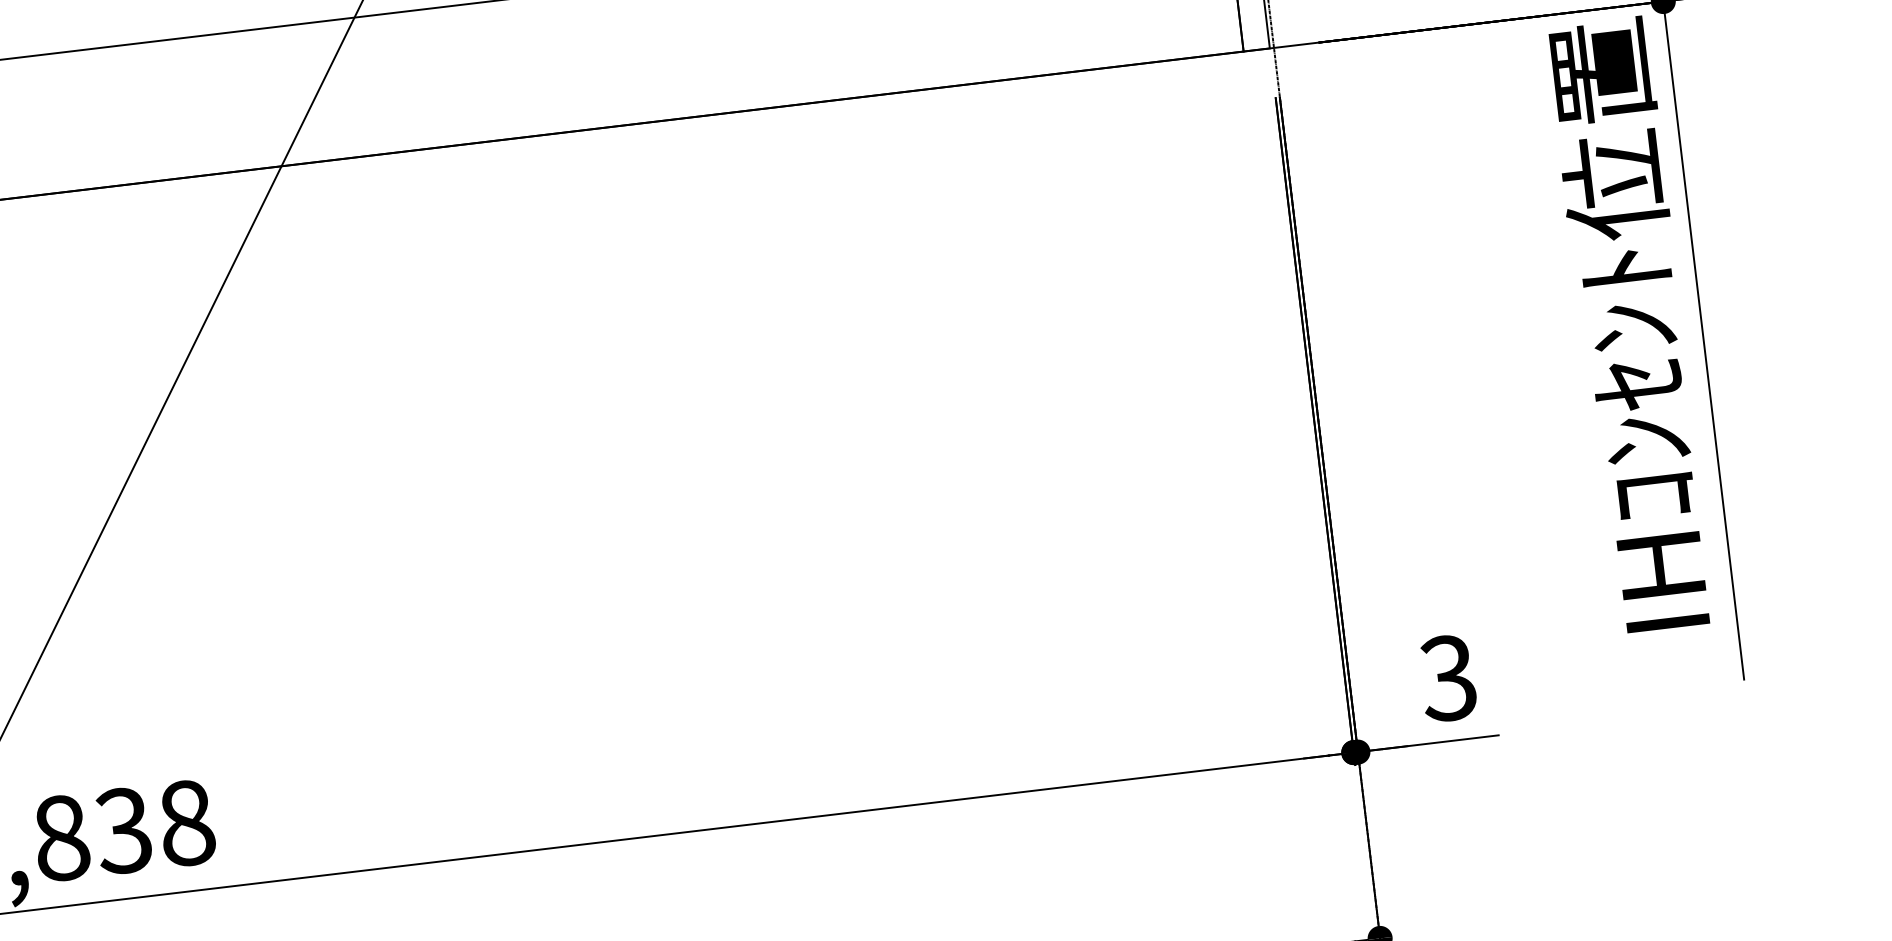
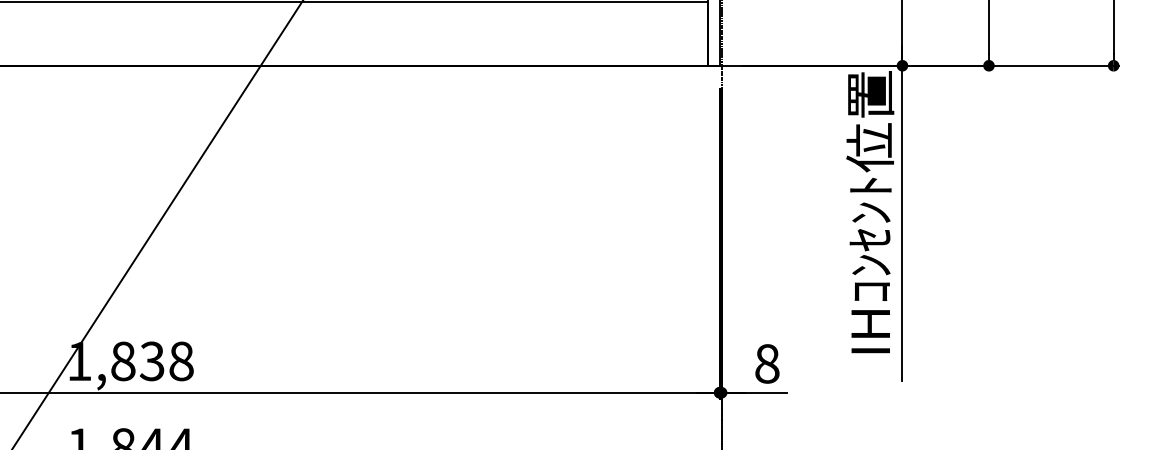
text: (1446, 677) -> (766, 363), 3 -> 8

